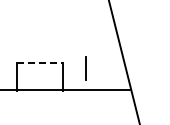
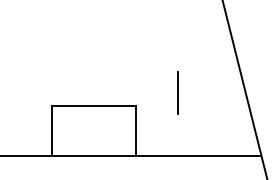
line: (39, 62) -> (93, 104), dashed -> solid
line: (85, 68) -> (177, 93), moved

